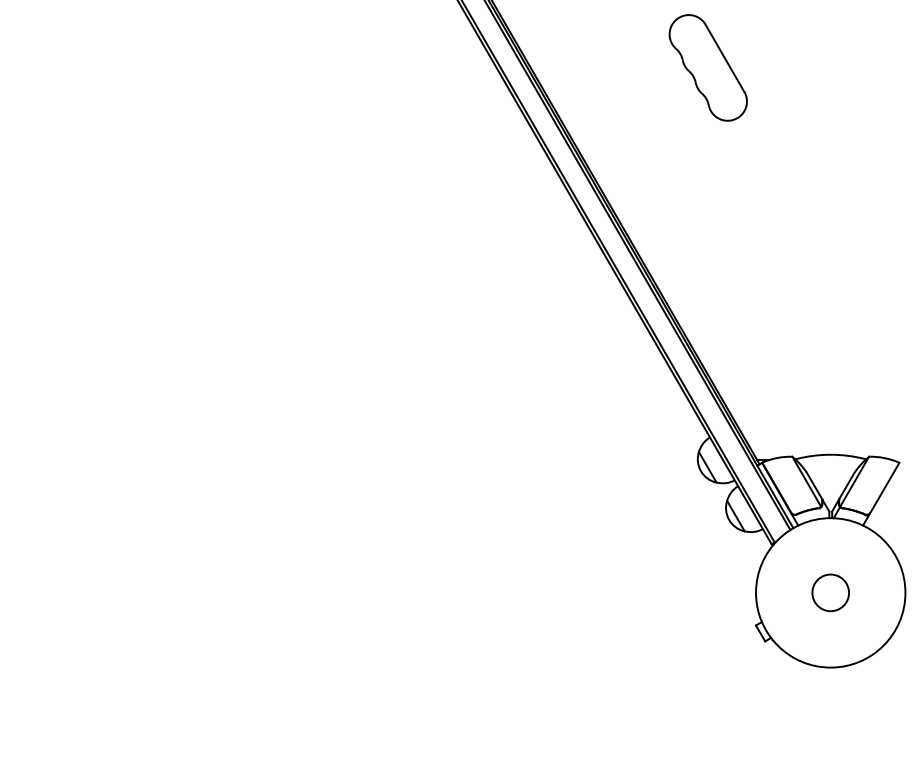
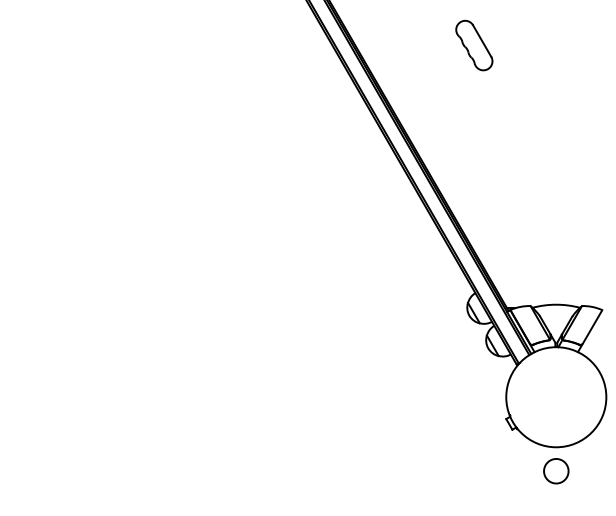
part: (708, 67) -> (474, 45), size x0.7
circle: (831, 593) -> (556, 471), moved

